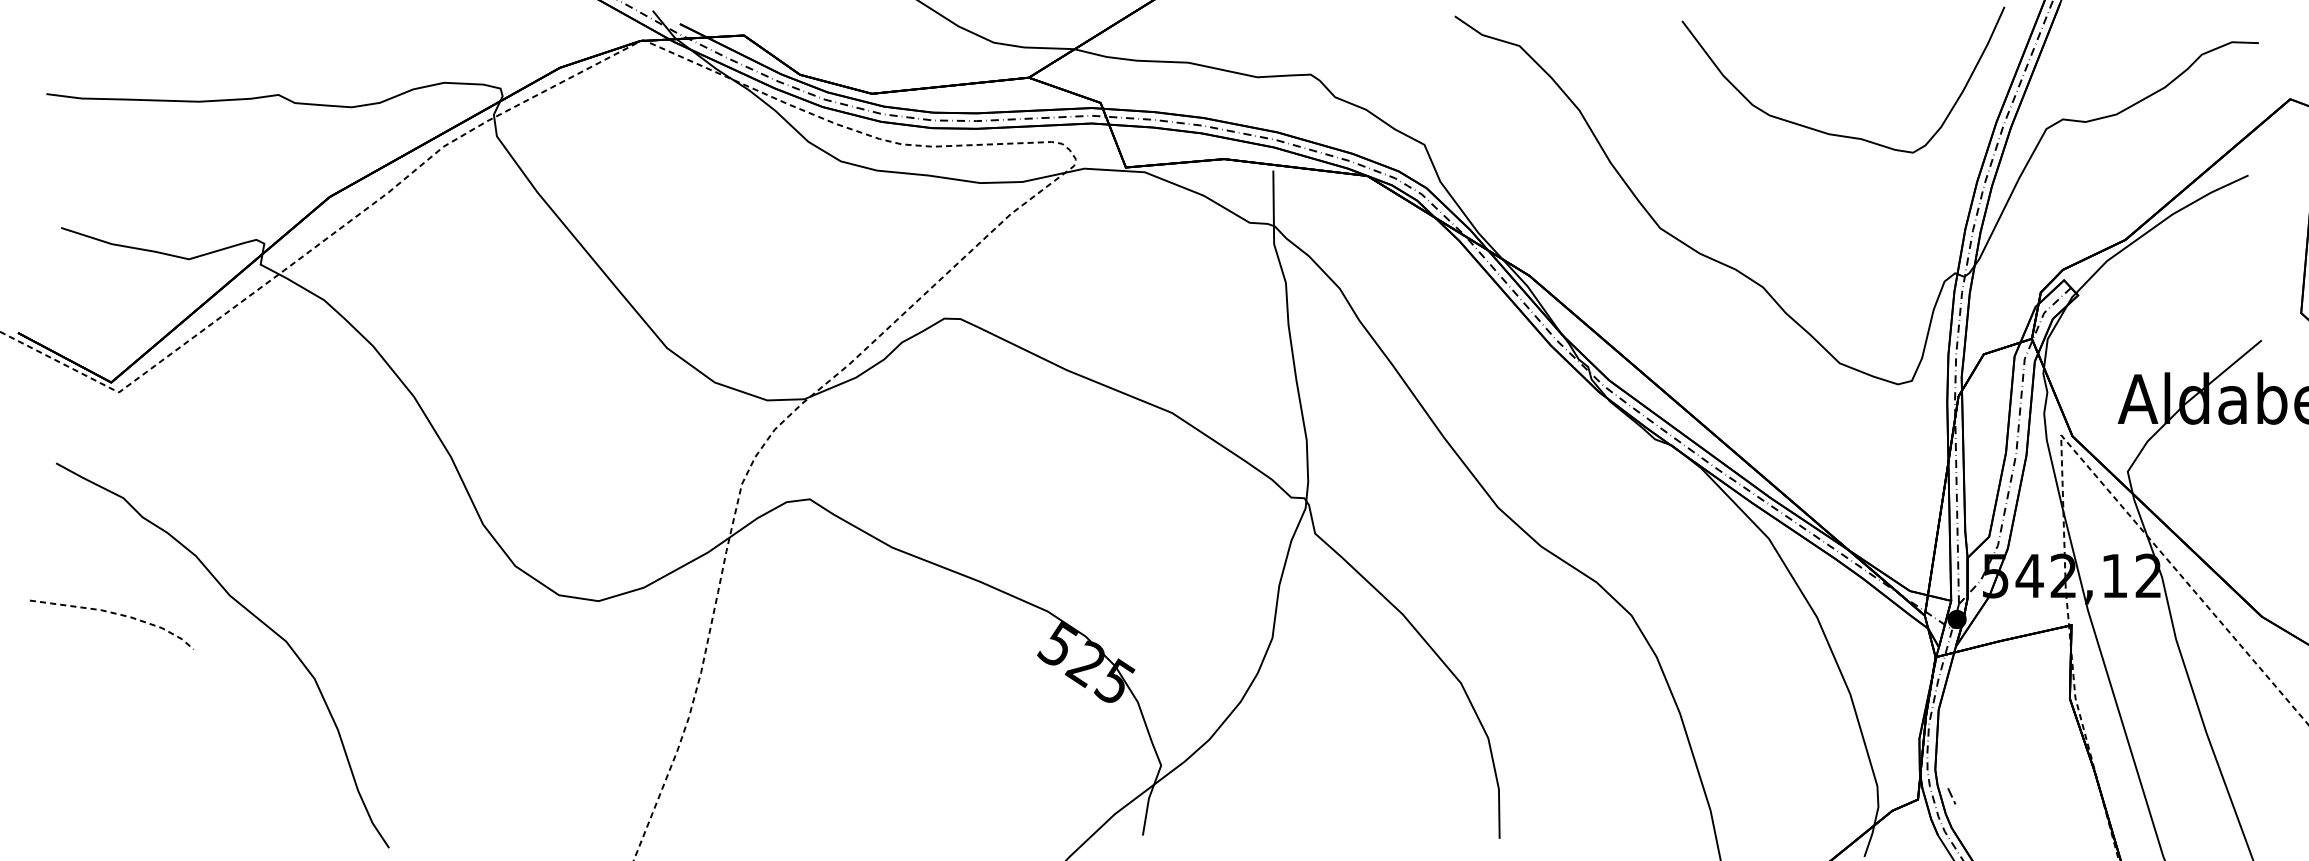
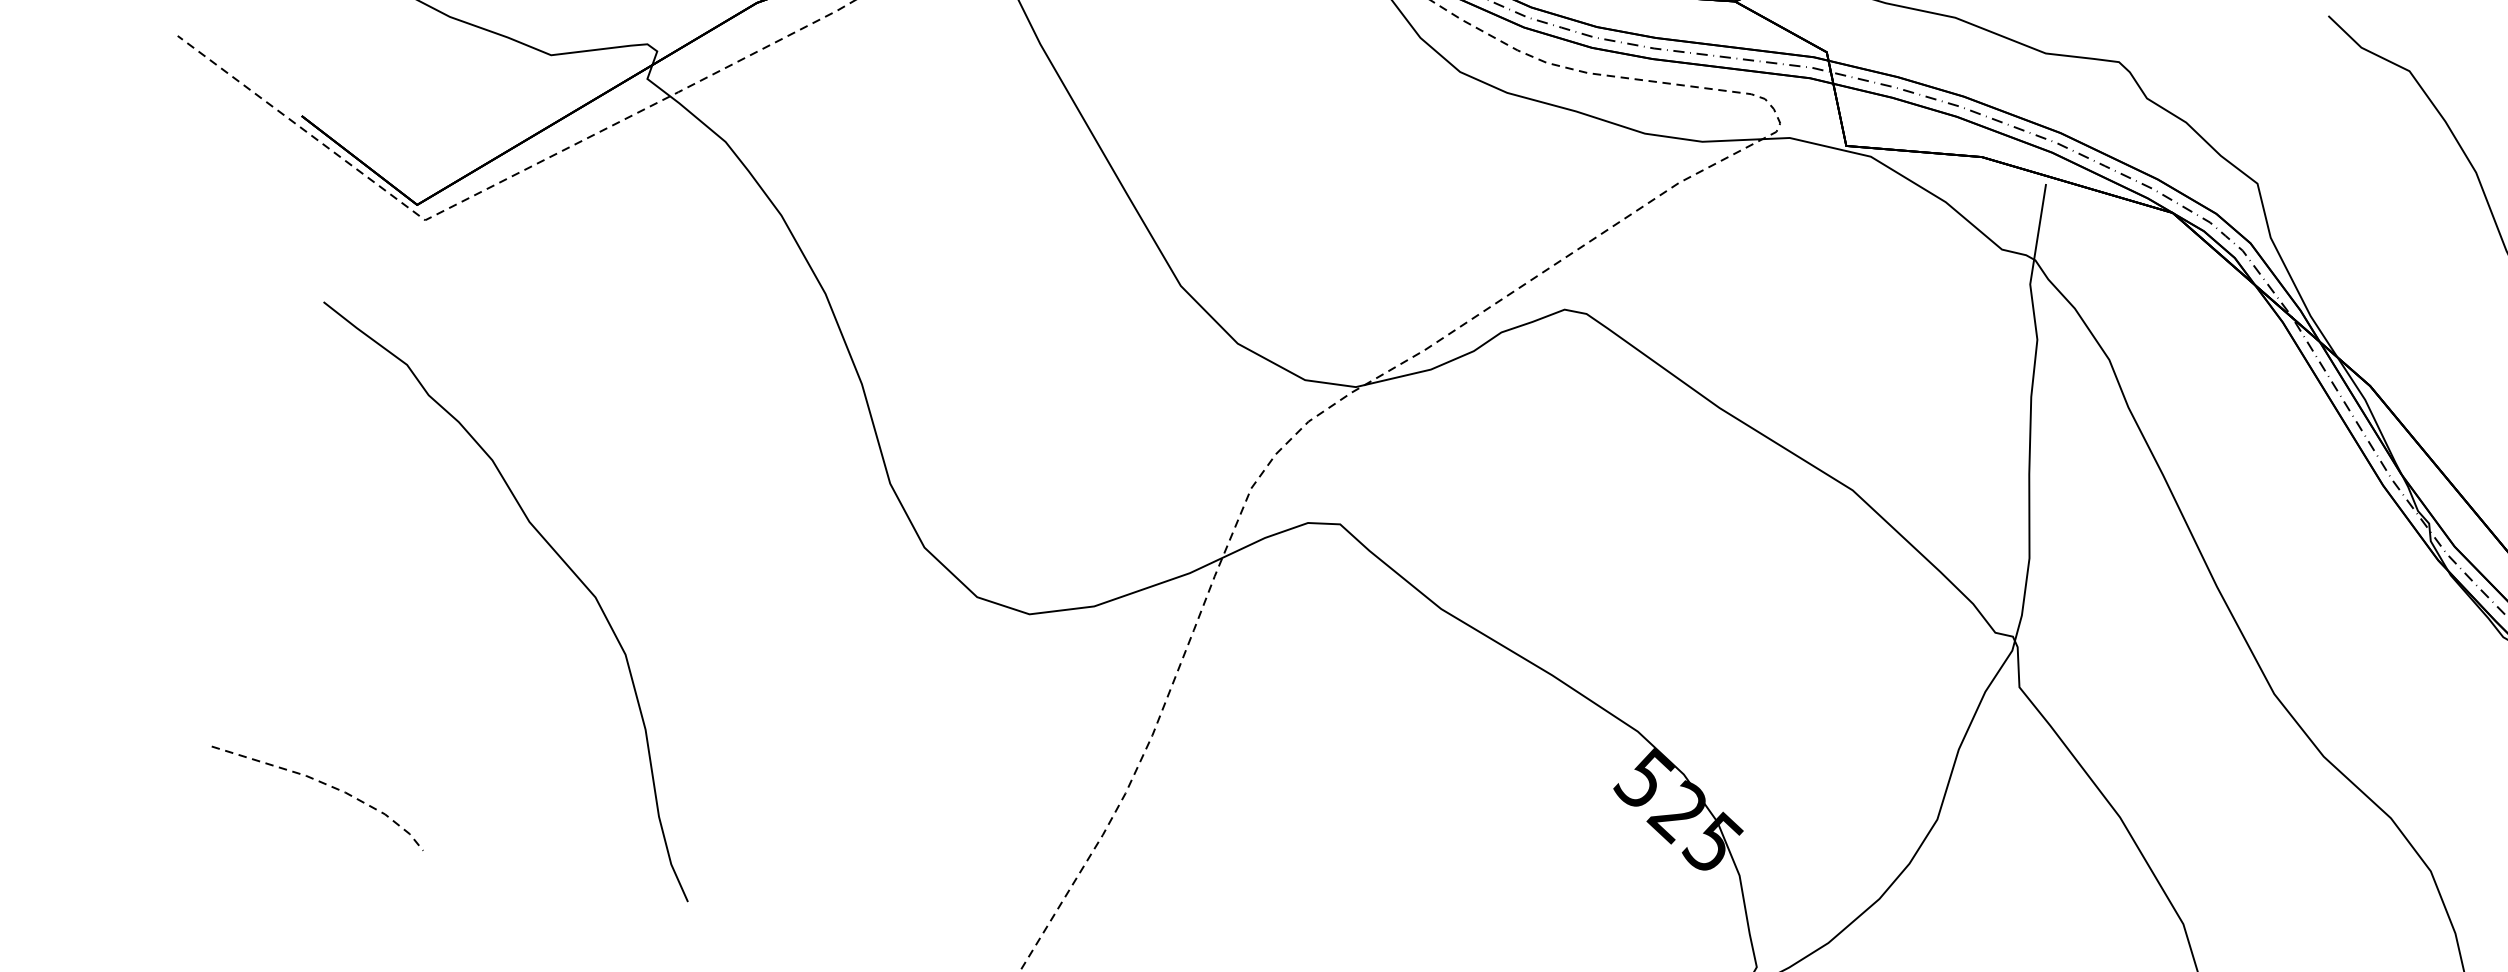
curve: (114, 614) -> (323, 784), moved

